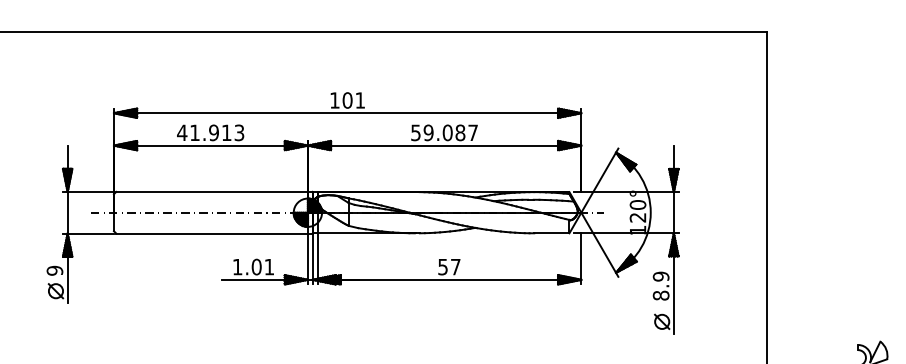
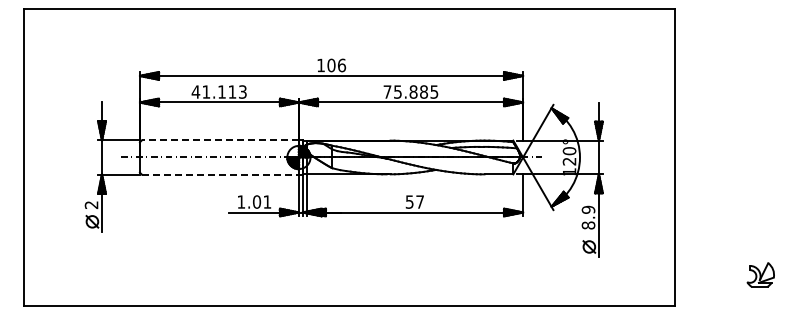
text: (361, 100) -> (342, 65), 101 -> 106
text: (213, 132) -> (221, 91), 41.913 -> 41.113
text: (443, 132) -> (410, 91), 59.087 -> 75.885
line: (212, 191) -> (220, 140), solid -> dashed
line: (212, 233) -> (220, 174), solid -> dashed
text: (54, 271) -> (91, 205), 9 -> 2

